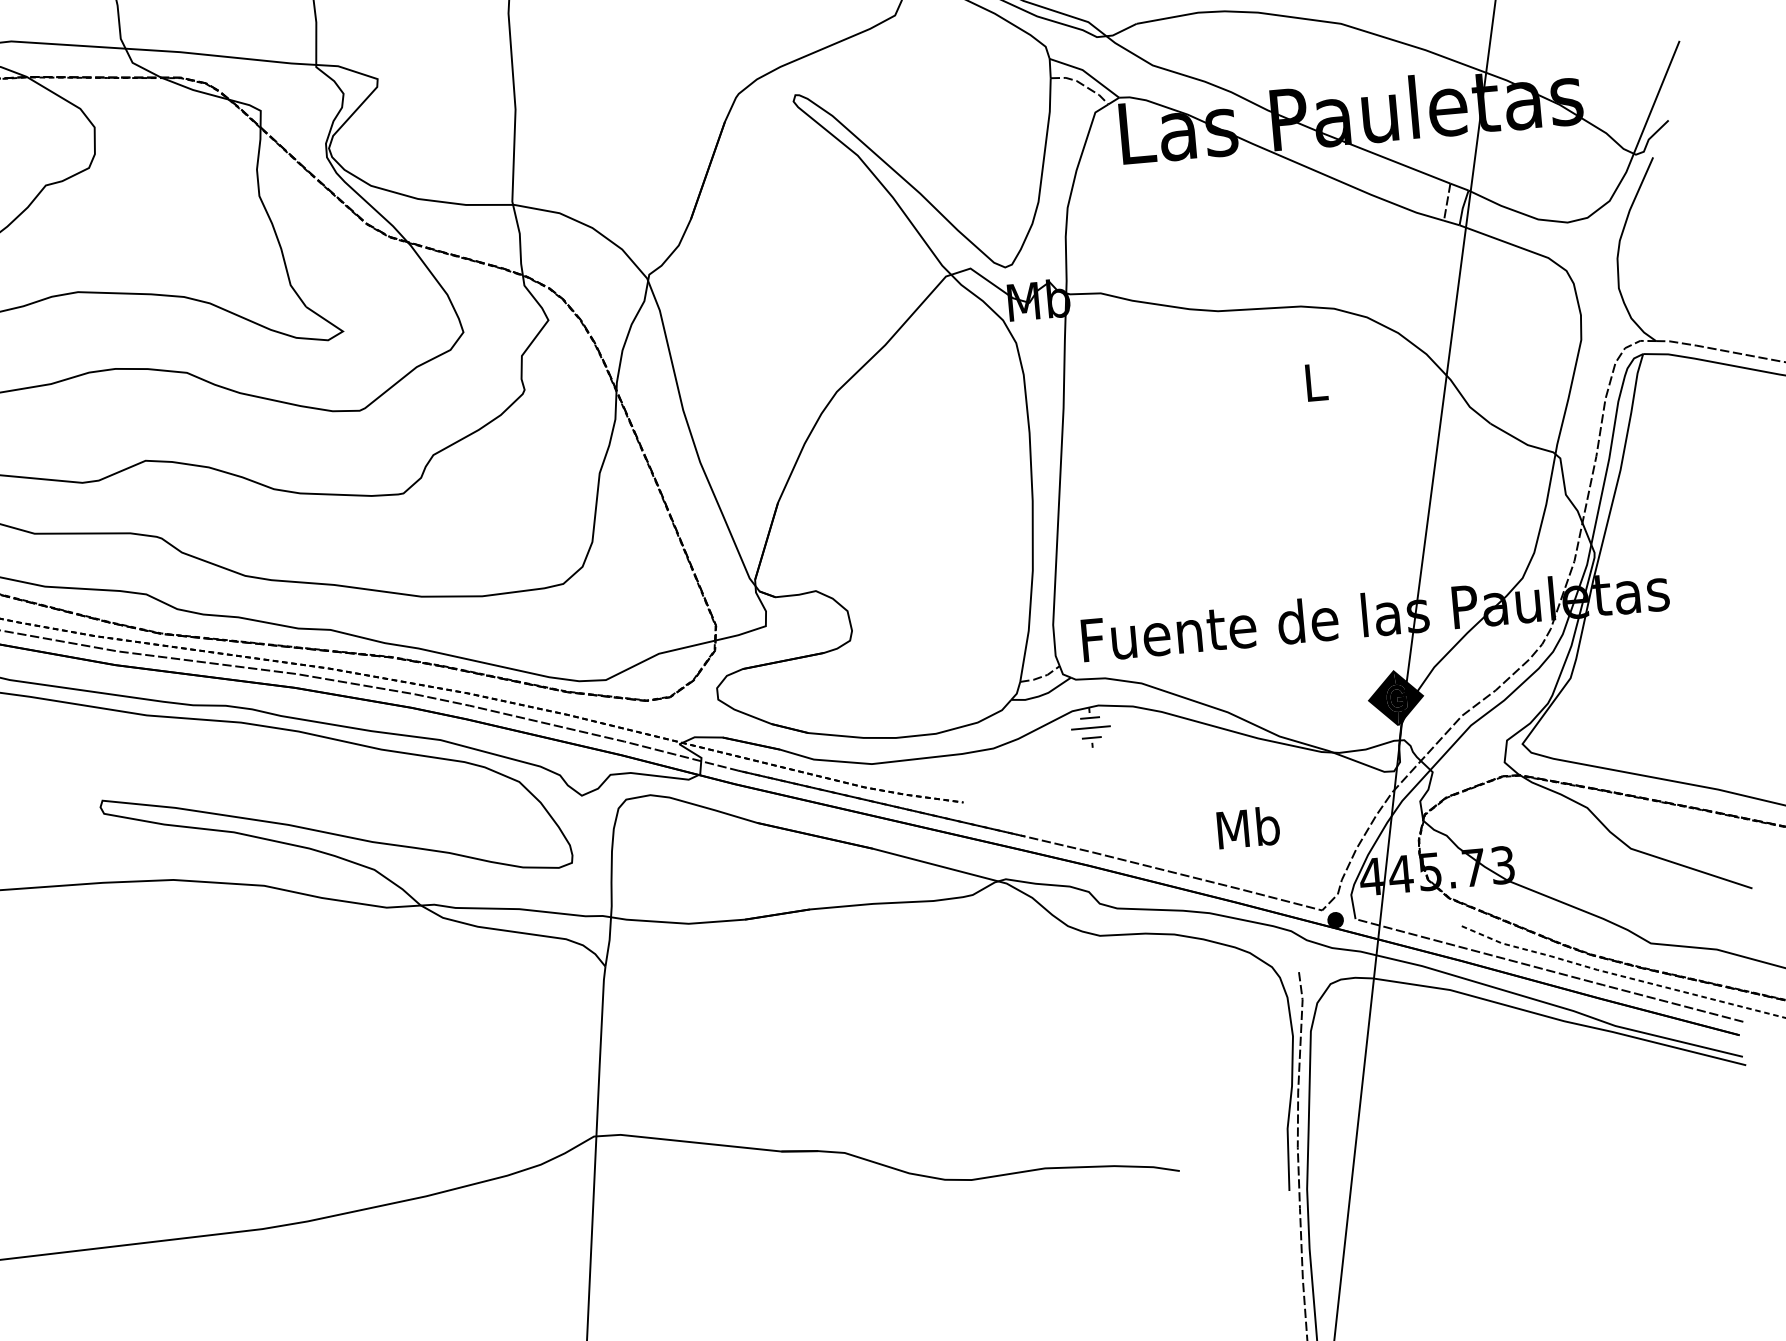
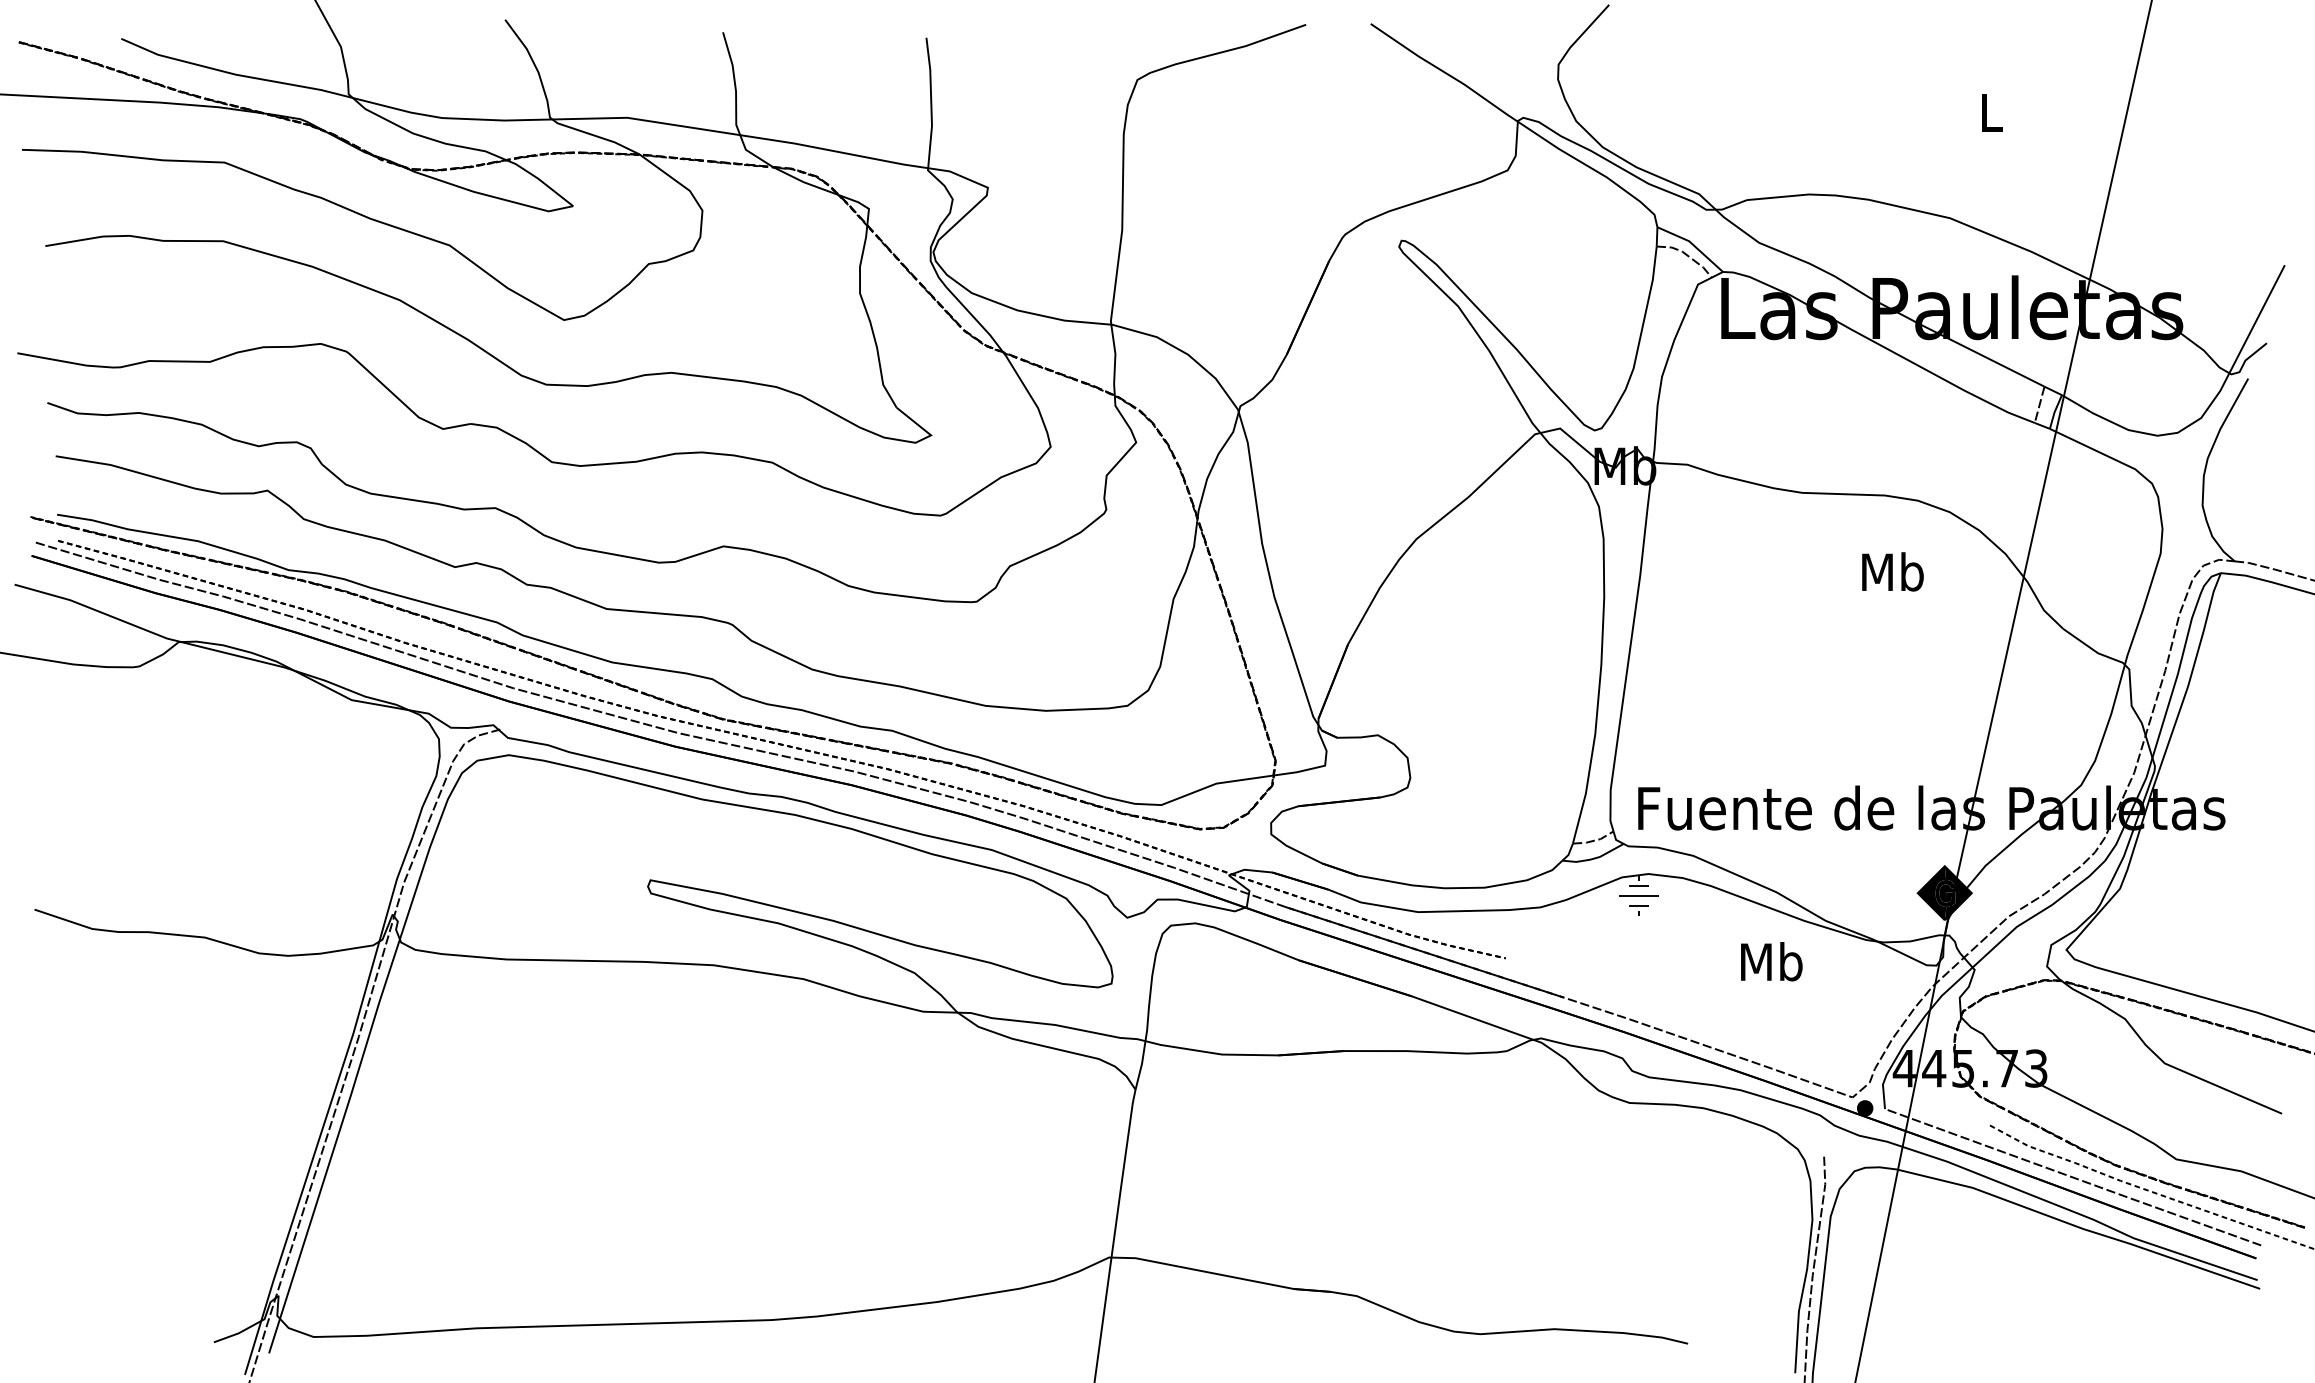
text: (1315, 381) -> (1892, 571), L -> Mb
text: (1248, 827) -> (1771, 961), moved

